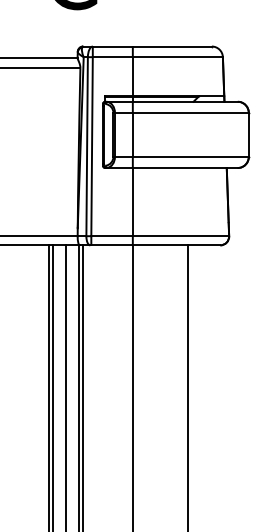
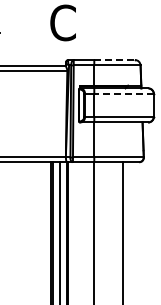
line: (174, 47) -> (115, 60), solid -> dashed
line: (191, 113) -> (124, 94), solid -> dashed

